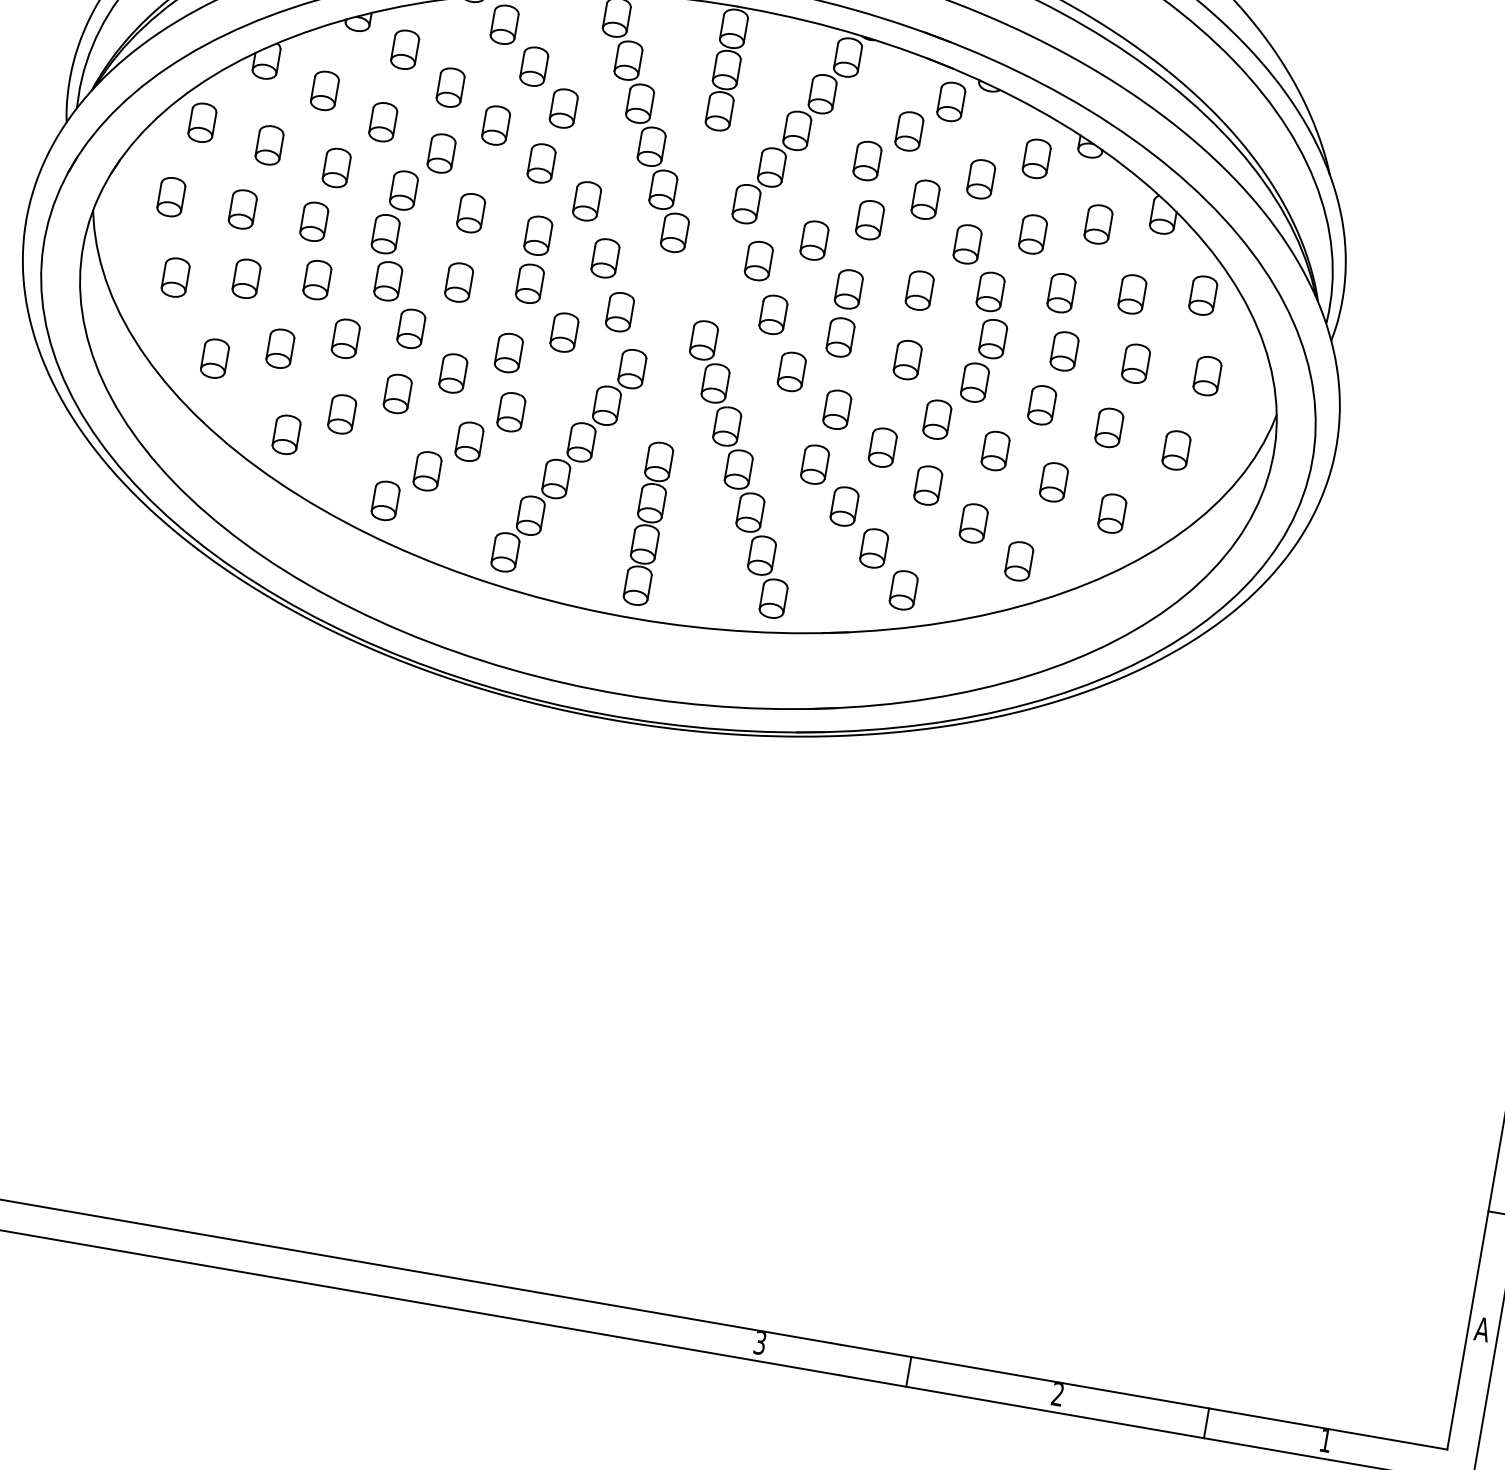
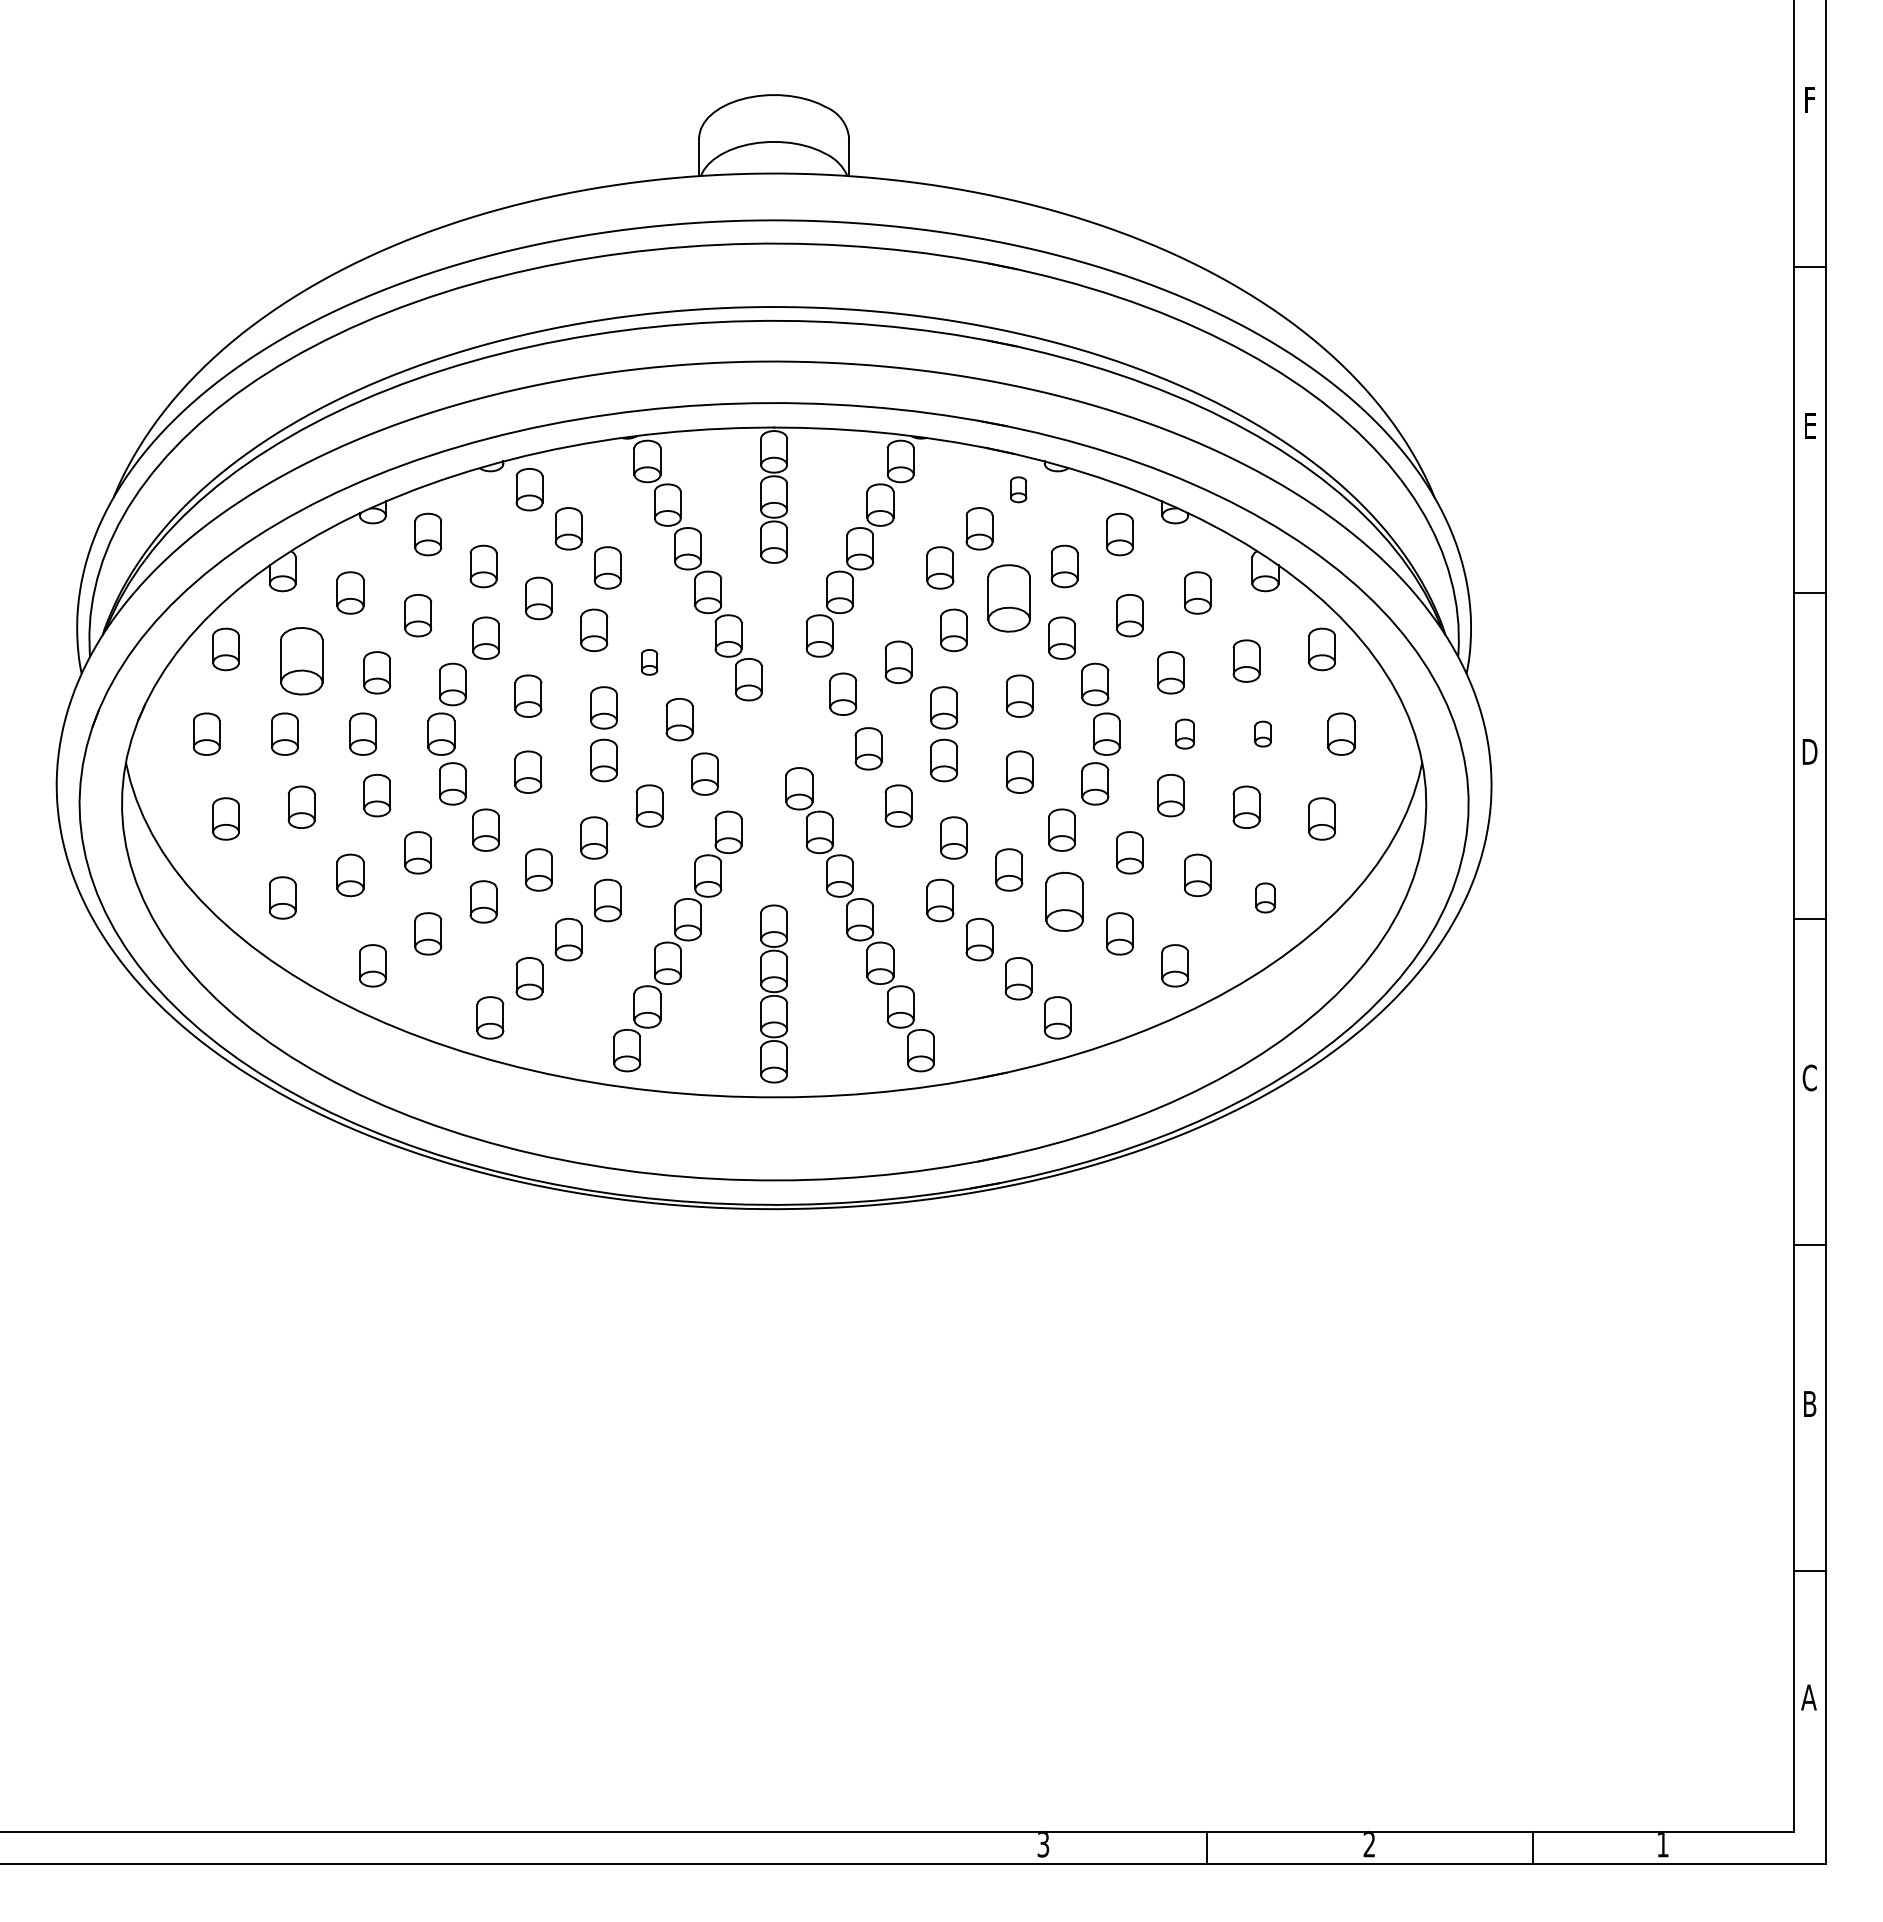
part: (951, 101) -> (1018, 489), size x0.6
part: (269, 144) -> (301, 660), size x1.6
part: (925, 199) -> (1009, 598), size x1.6
part: (586, 201) -> (649, 662), size x0.6
part: (1064, 350) -> (1184, 733), size x0.7
part: (1135, 363) -> (1262, 733), size x0.6
part: (928, 485) -> (1064, 901), size x1.4
part: (1112, 513) -> (1265, 897), size x0.7

